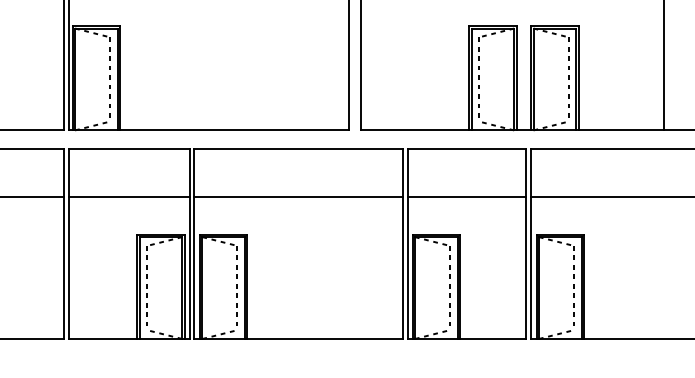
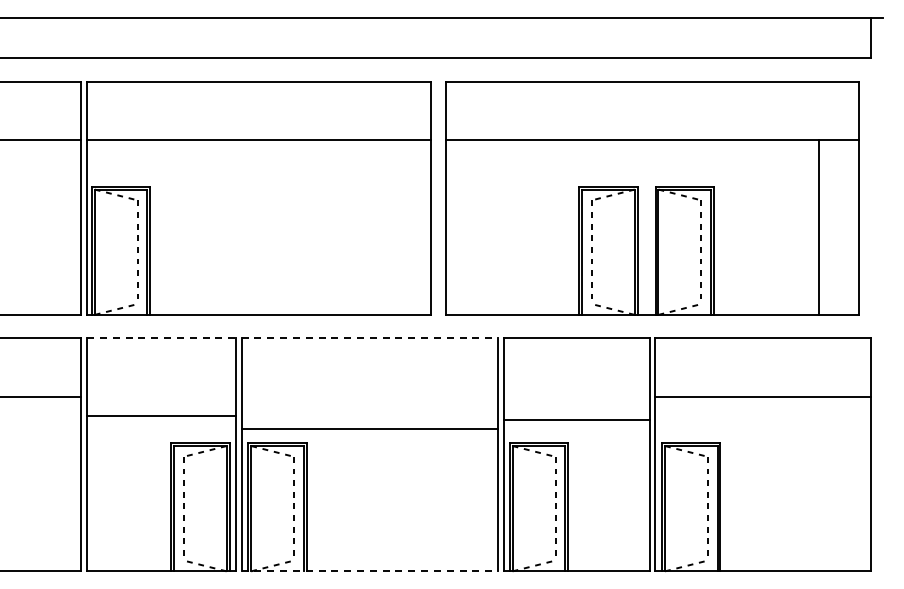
line: (129, 149) -> (161, 338), solid -> dashed
line: (299, 149) -> (370, 338), solid -> dashed
line: (129, 196) -> (161, 415), moved
line: (298, 196) -> (369, 428), moved
line: (466, 196) -> (576, 419), moved
line: (299, 339) -> (370, 571), solid -> dashed

